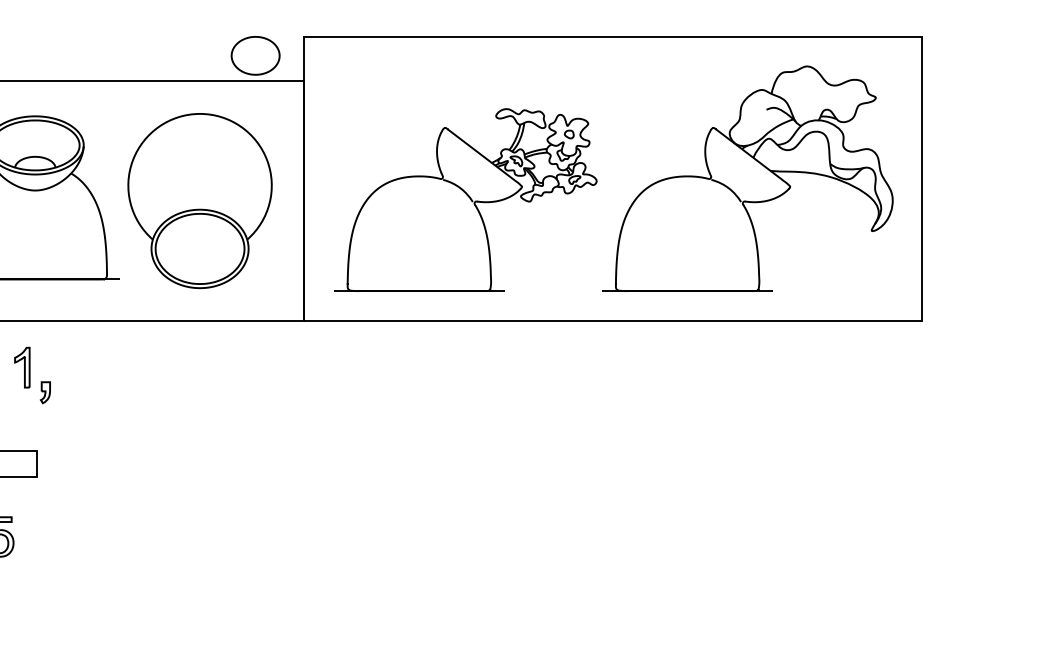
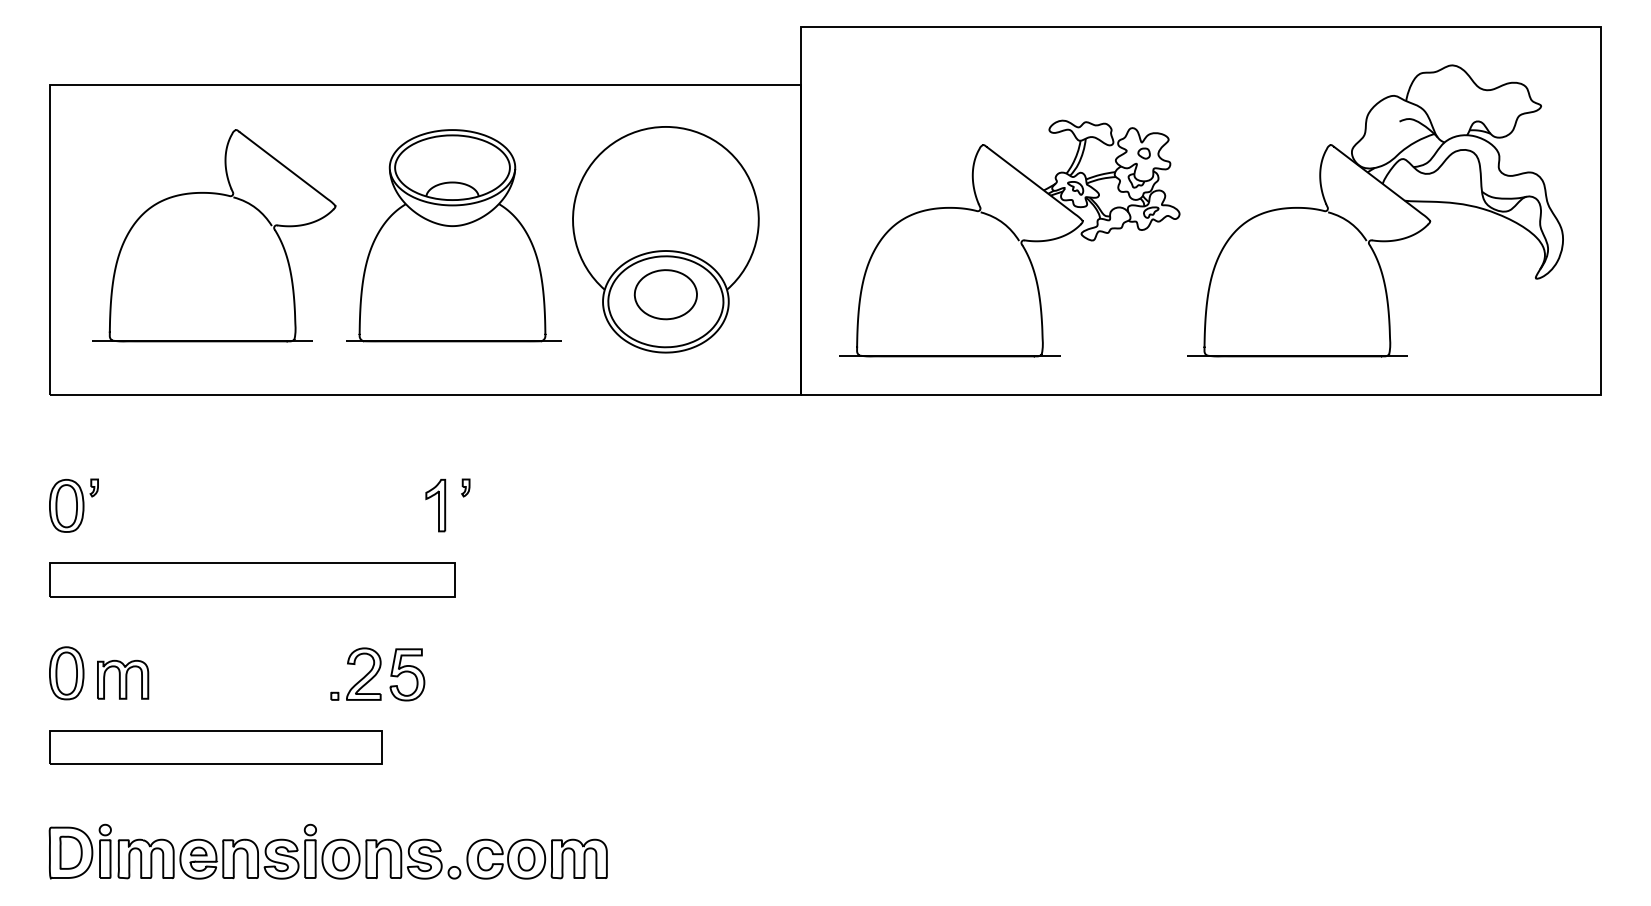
part: (255, 55) -> (665, 294), moved
part: (22, 367) -> (435, 505), moved
part: (45, 392) -> (465, 487), size x0.62

